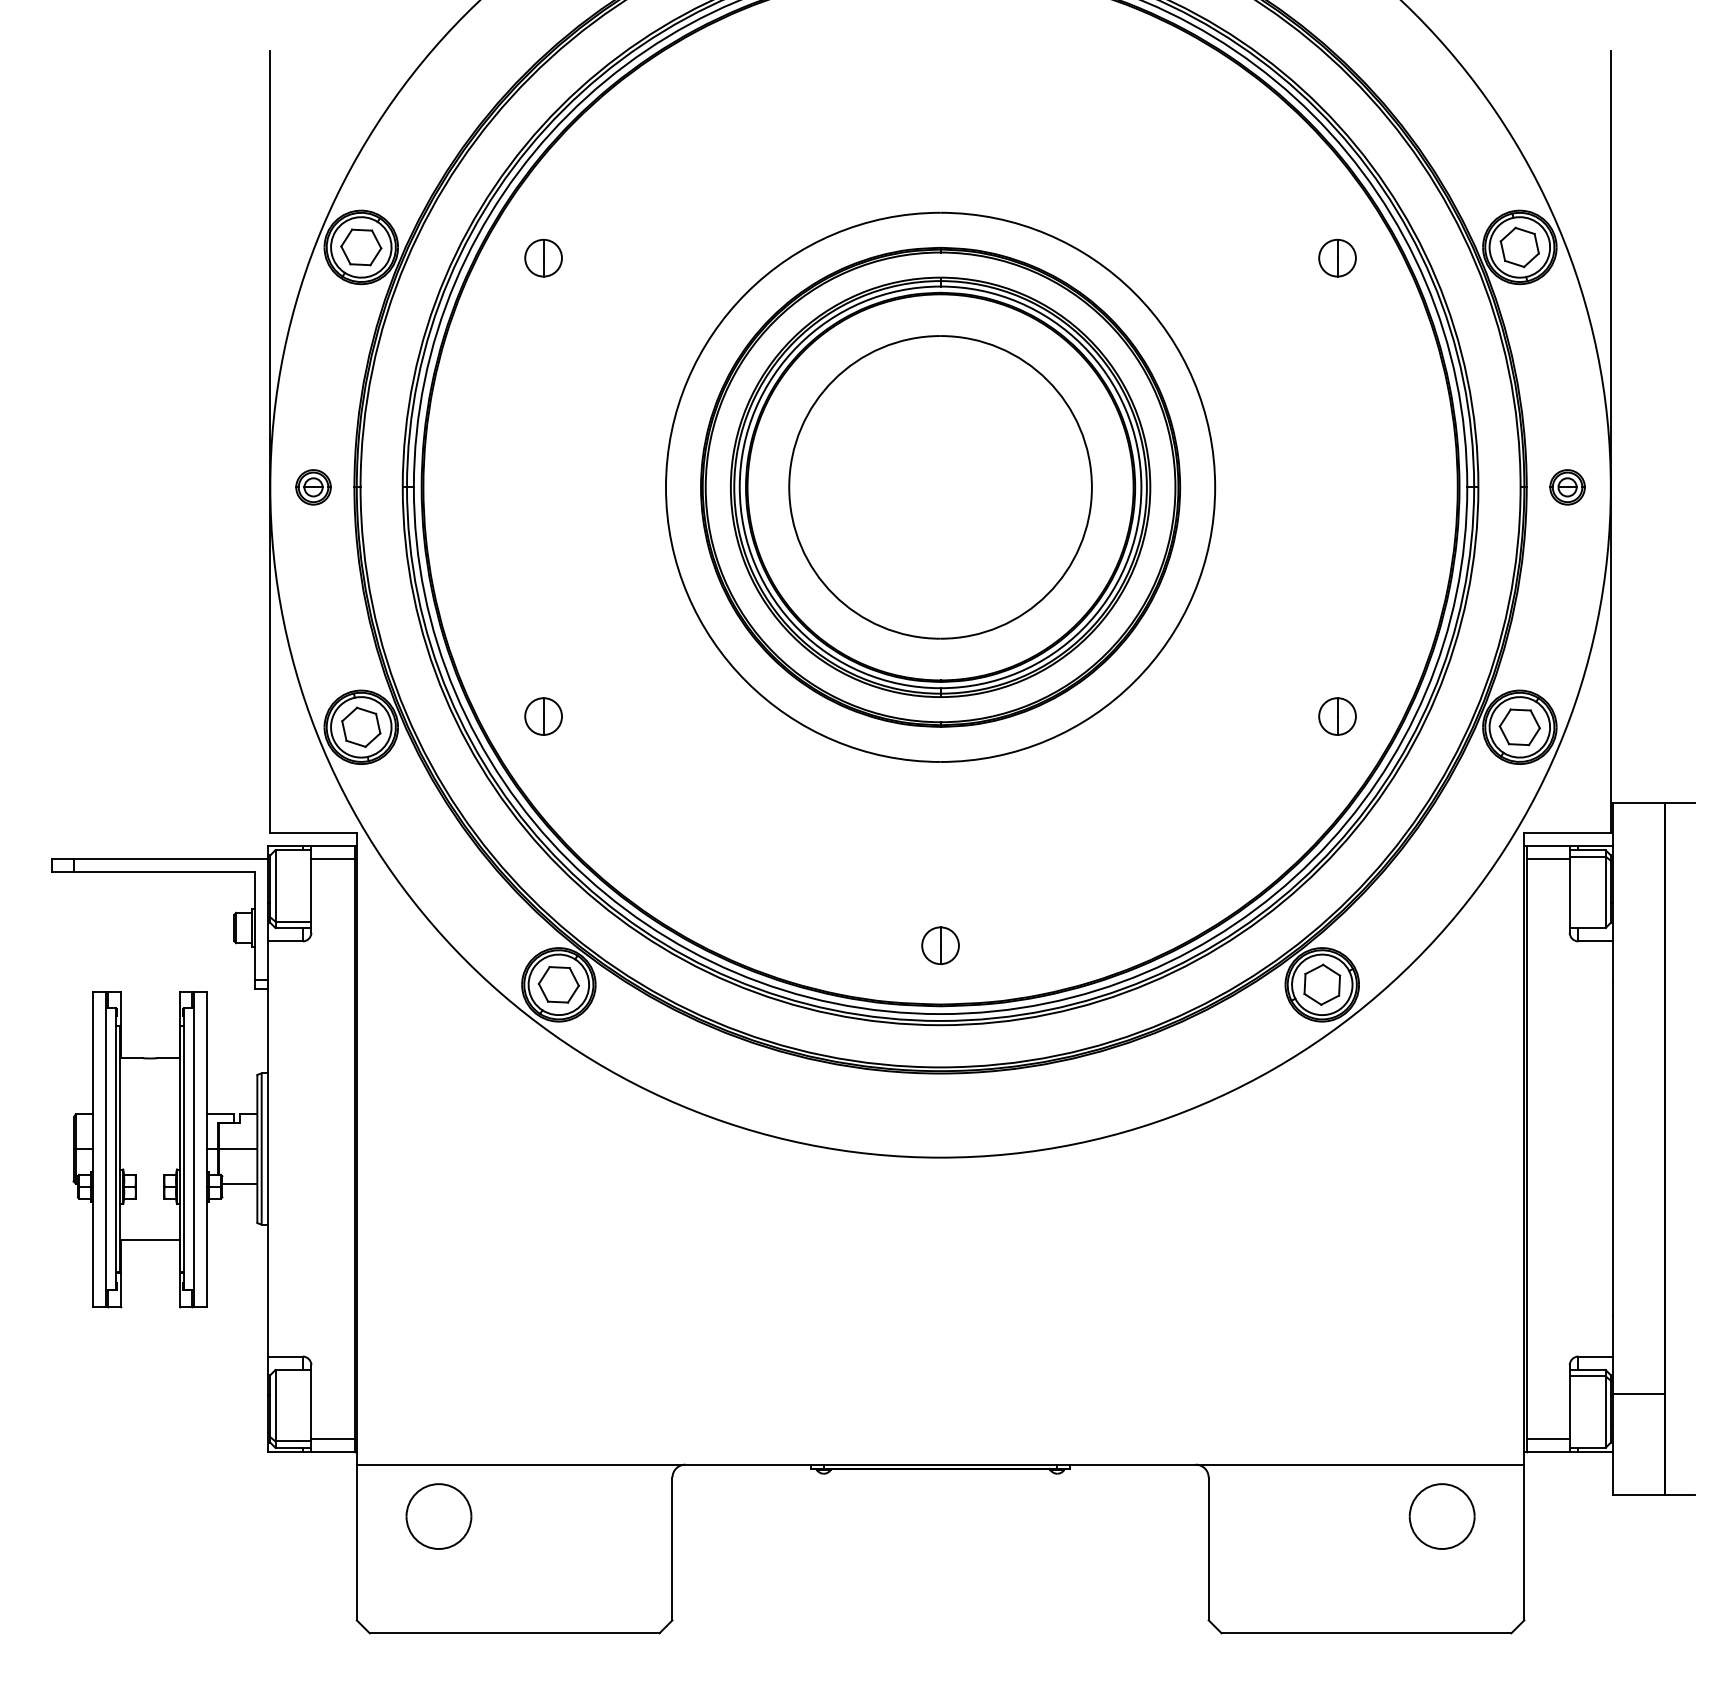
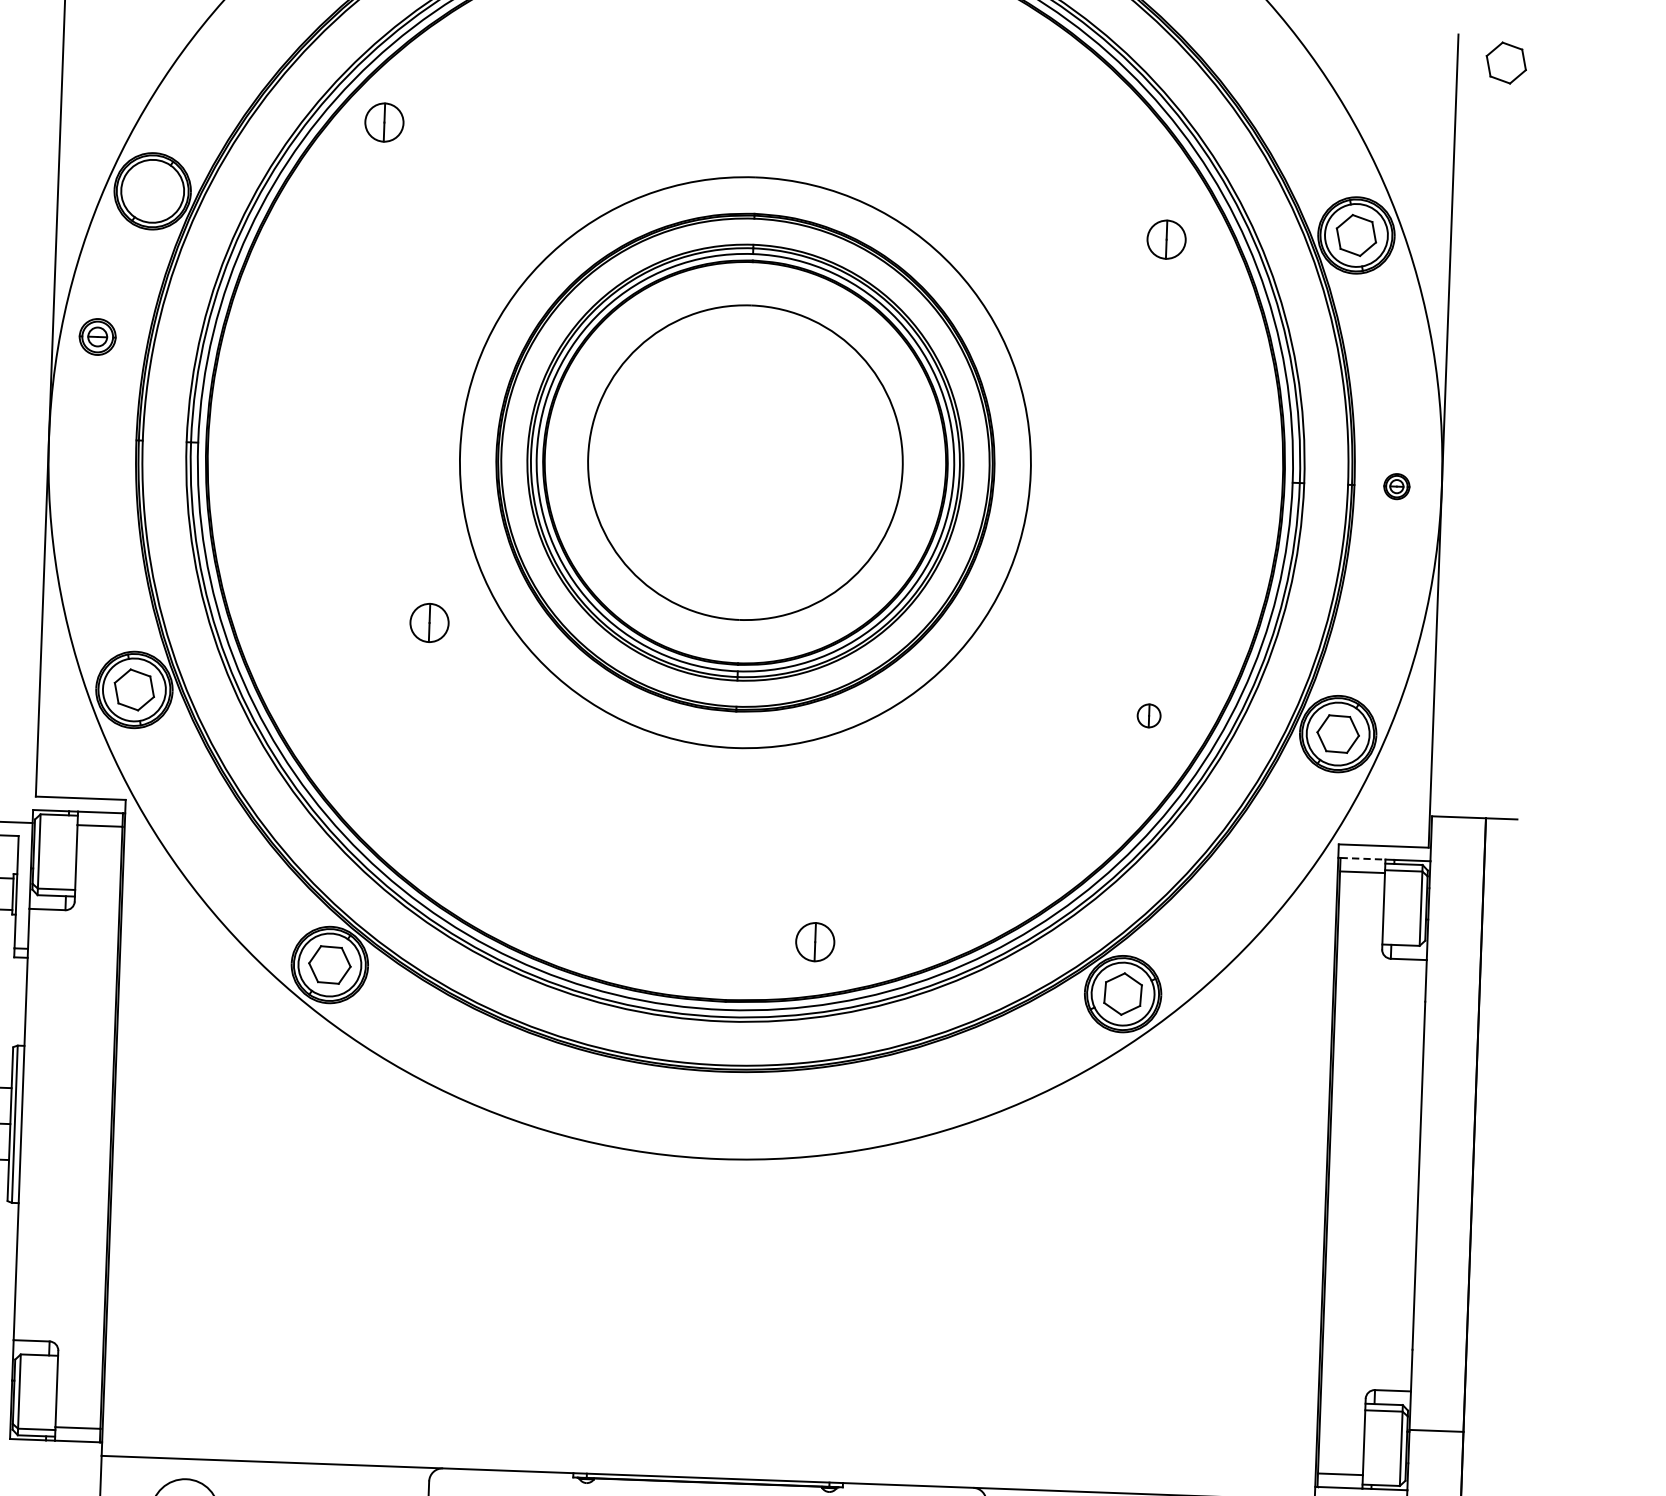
part: (1657, 76) -> (1505, 63), added
part: (361, 247) -> (152, 191), removed
part: (543, 257) -> (384, 121), moved
part: (313, 487) -> (97, 337), moved
part: (1567, 487) -> (1396, 486), size x0.7
part: (543, 716) -> (429, 622), moved
part: (1337, 716) -> (1149, 715), size x0.6
line: (1548, 846) -> (1363, 858), solid -> dashed
part: (940, 945) -> (815, 941), moved

